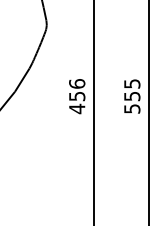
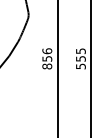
text: (77, 108) -> (47, 66), 456 -> 856

